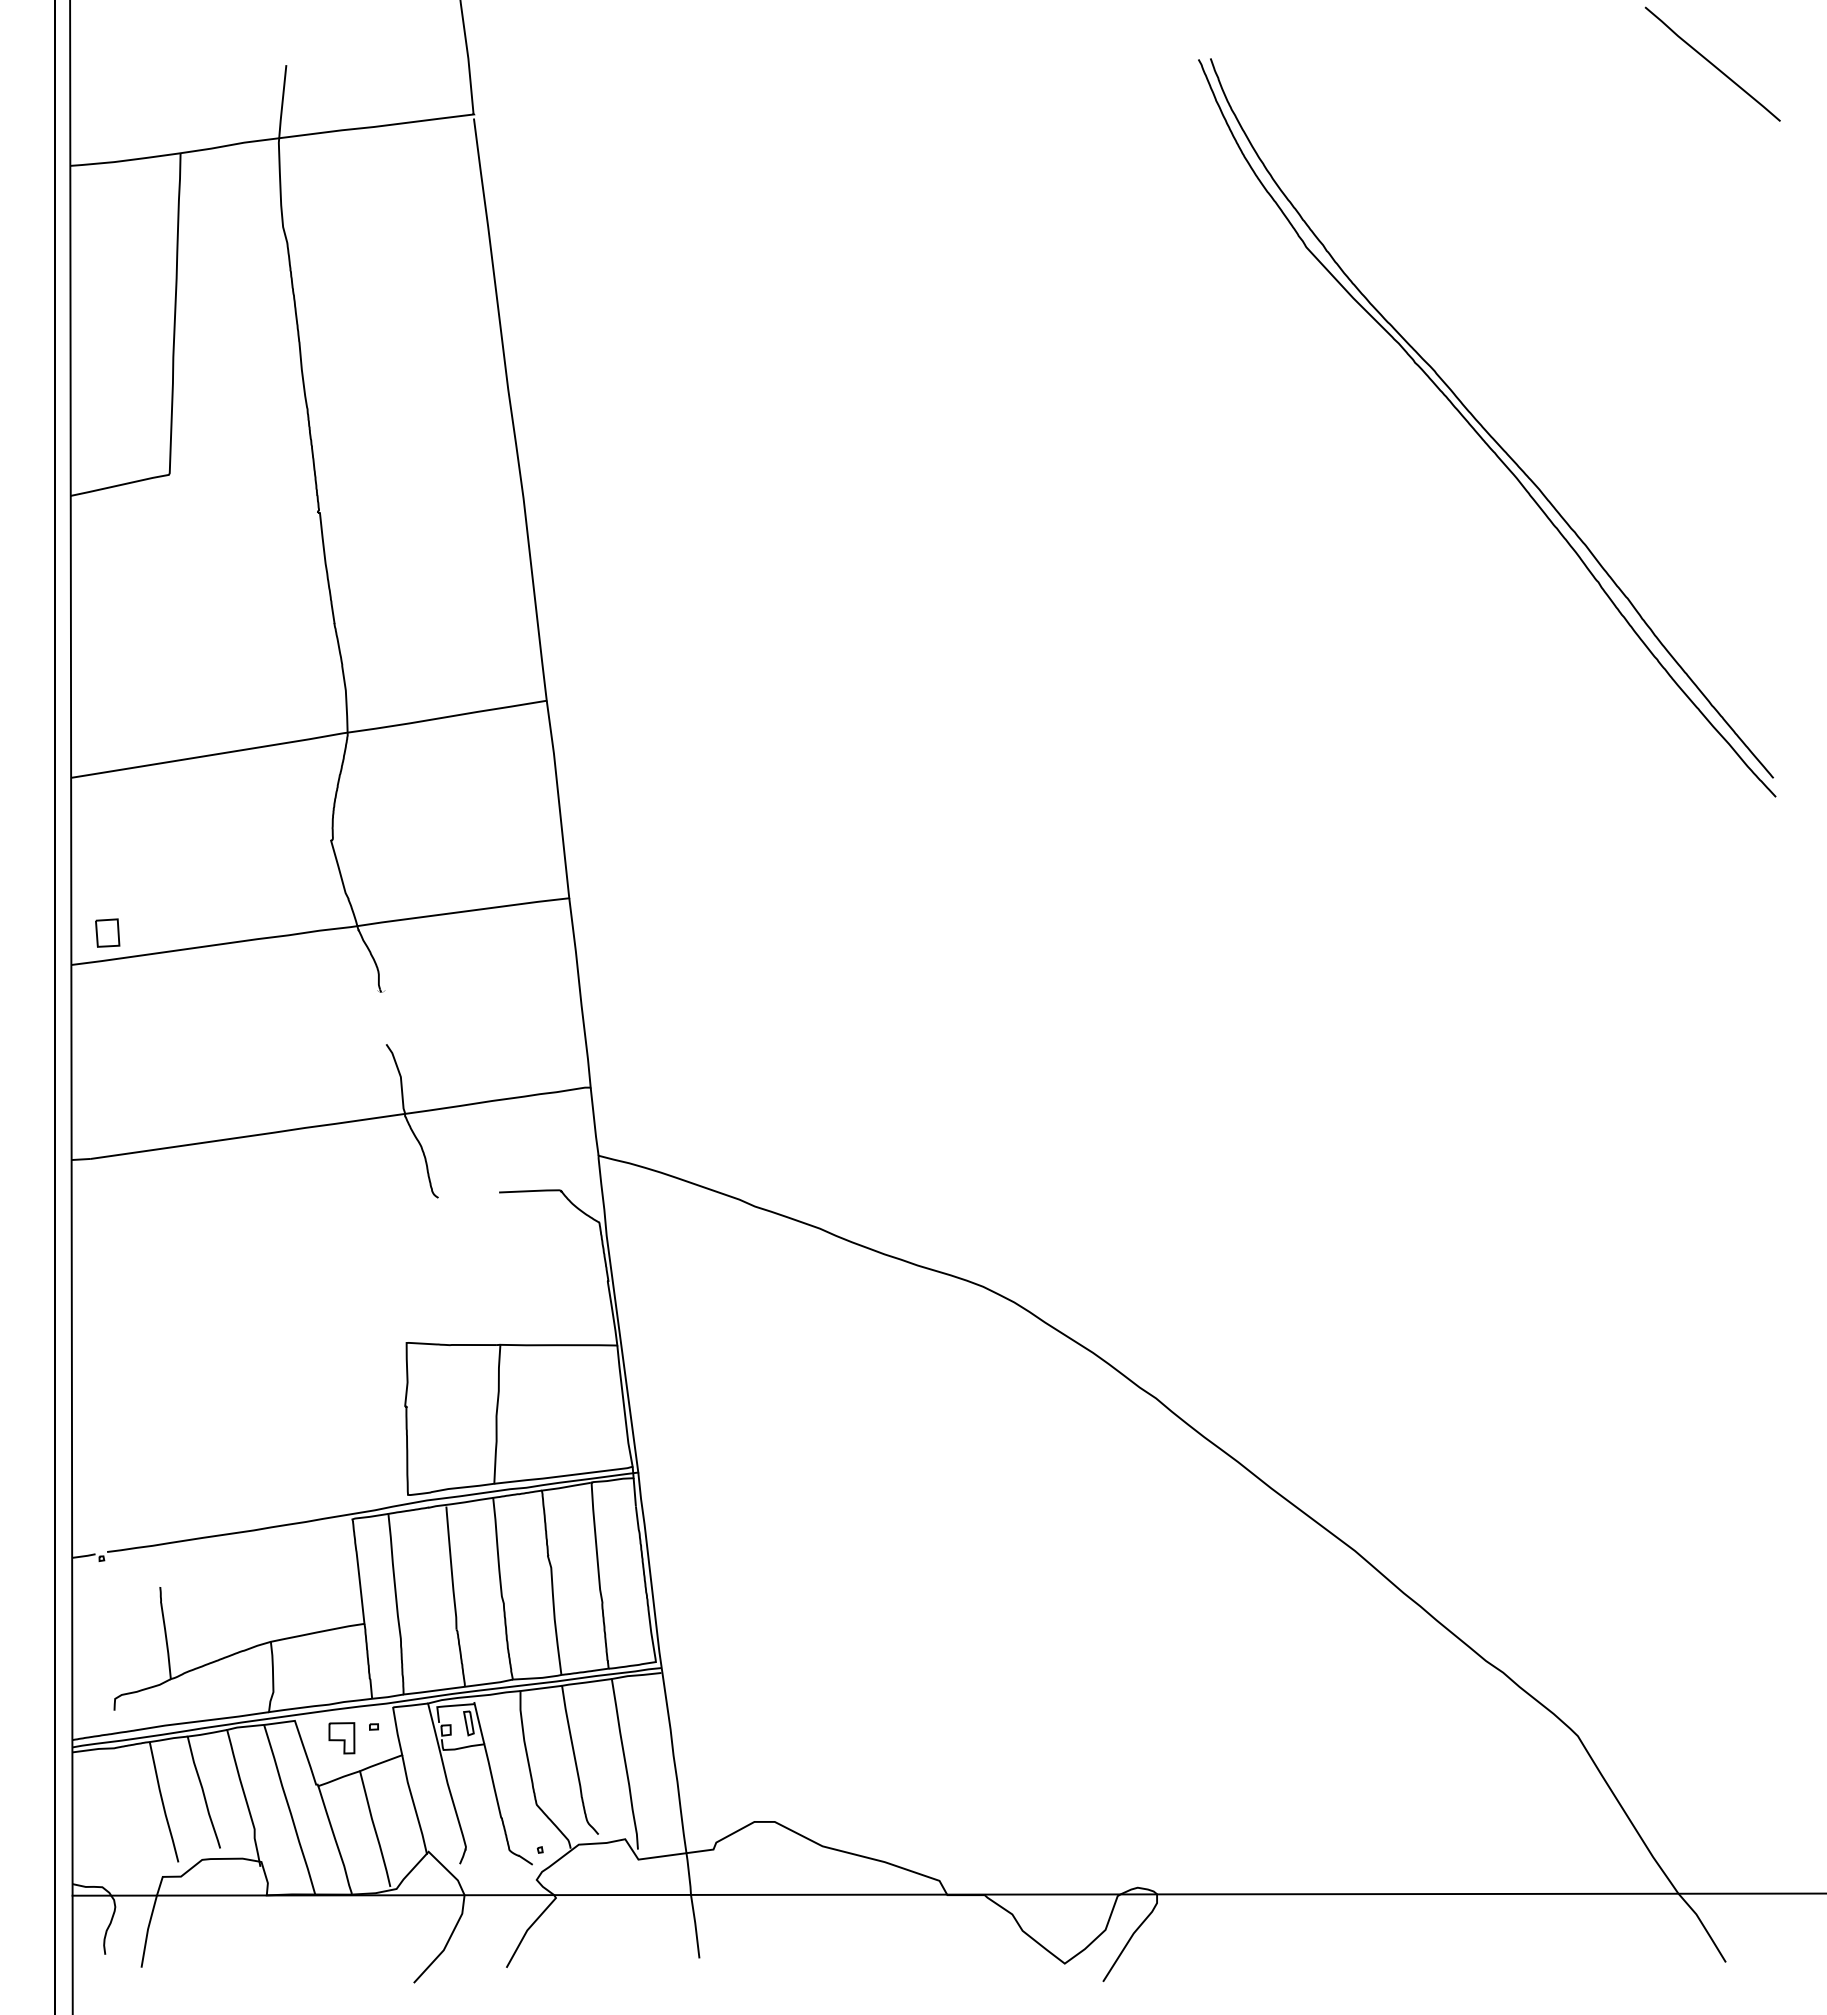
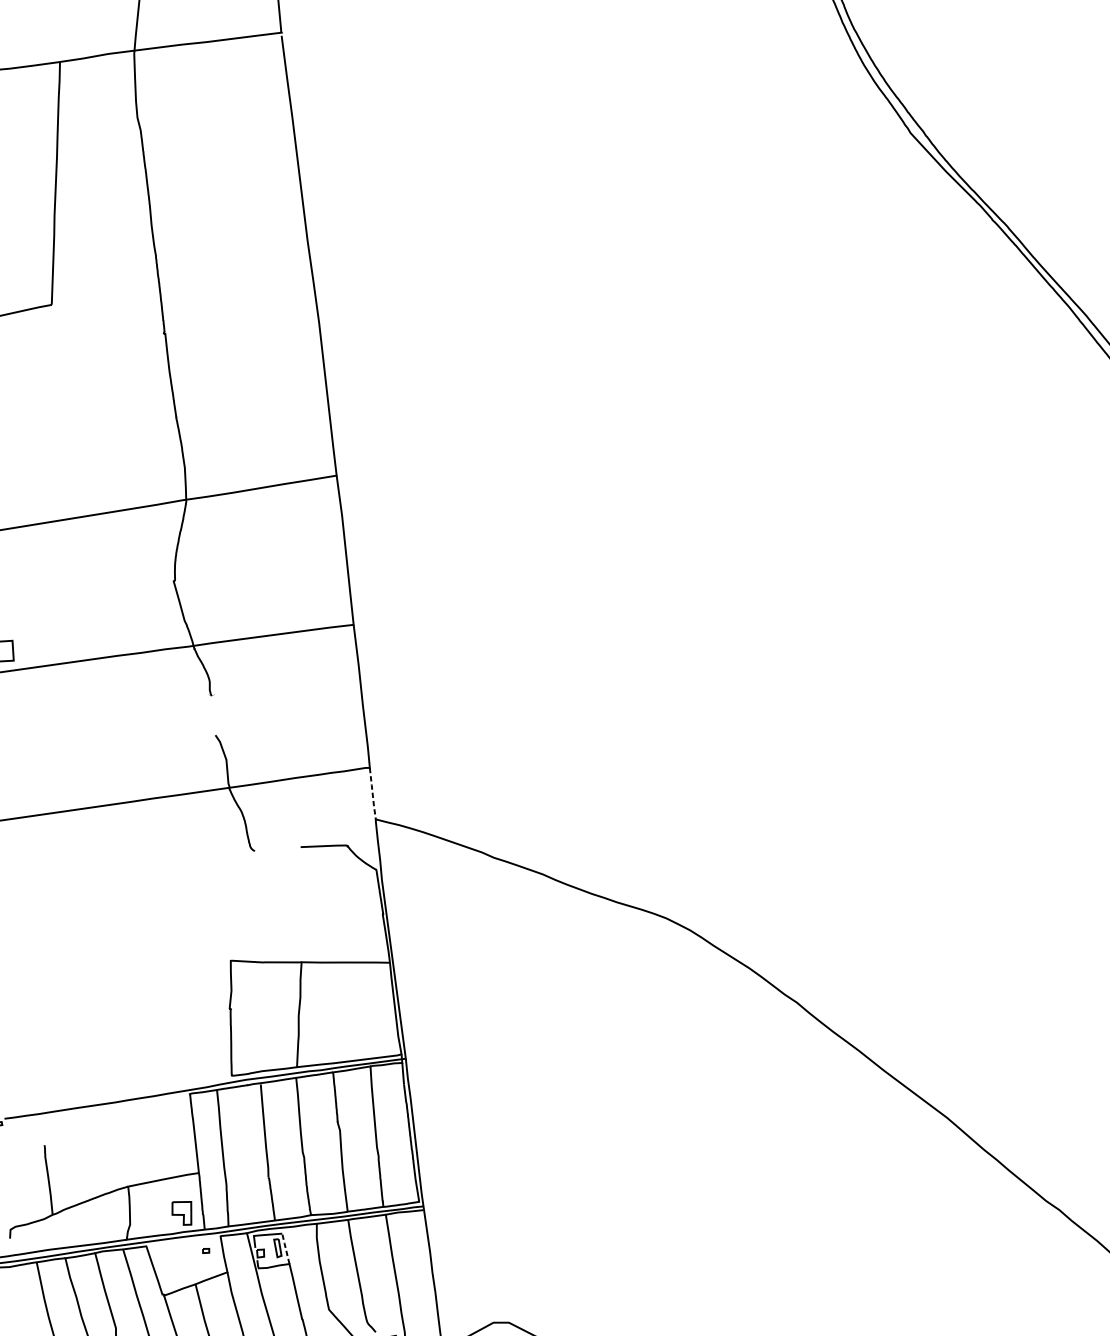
line: (594, 1122) -> (372, 794), solid -> dashed
line: (479, 1722) -> (285, 1247), solid -> dashed
part: (341, 1738) -> (181, 1213), moved

